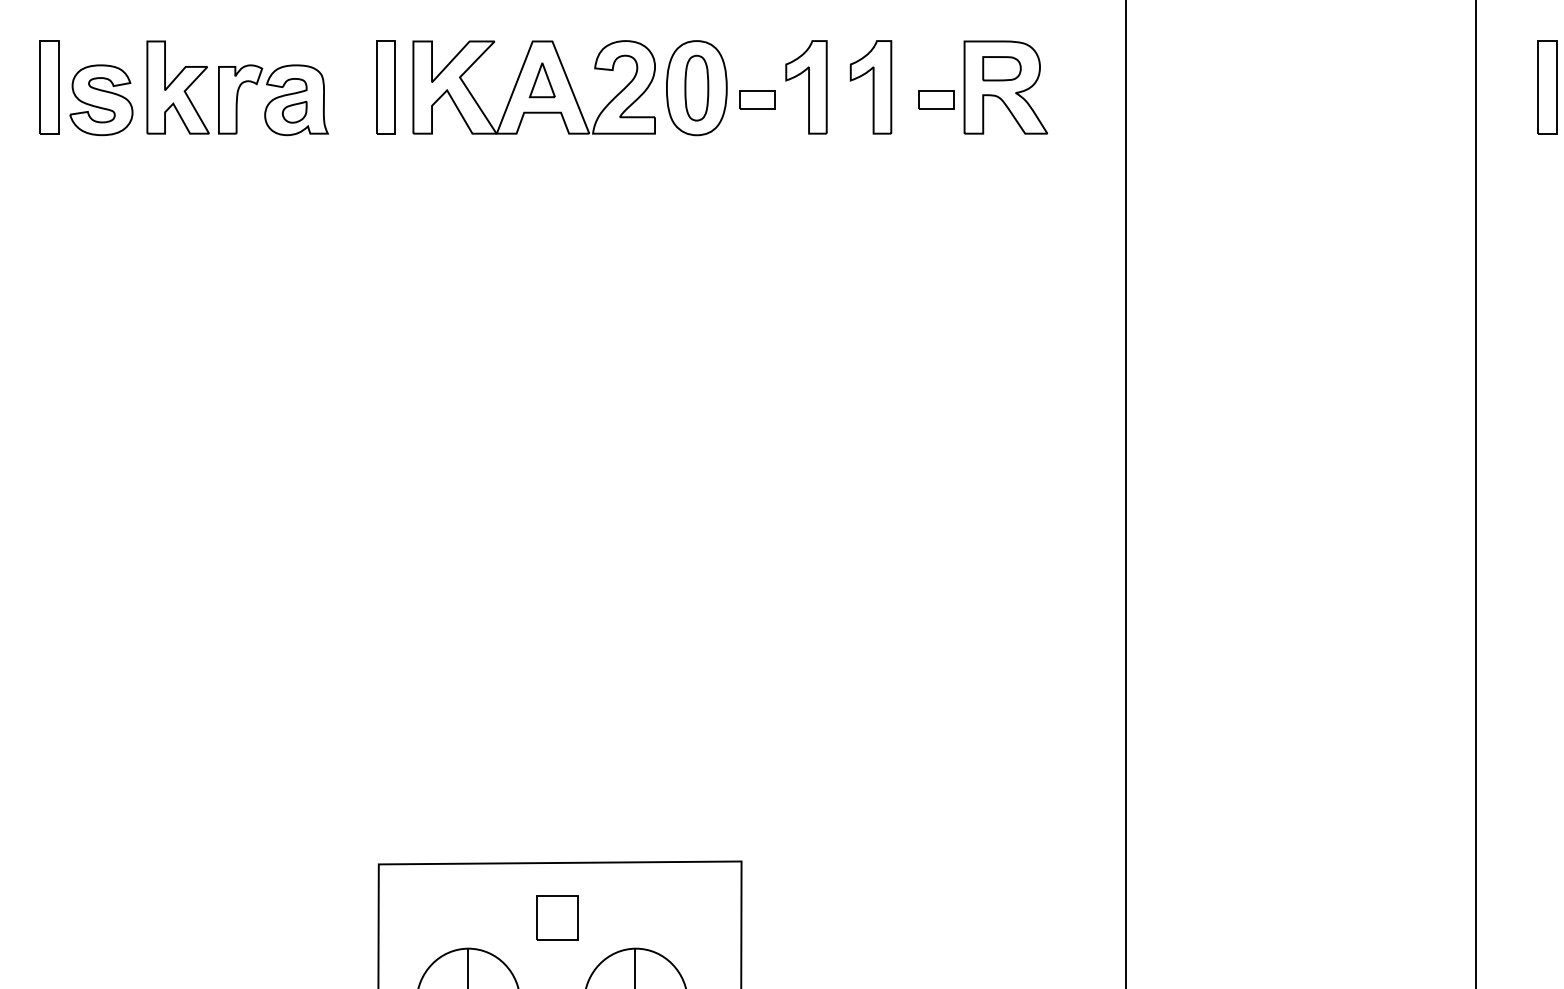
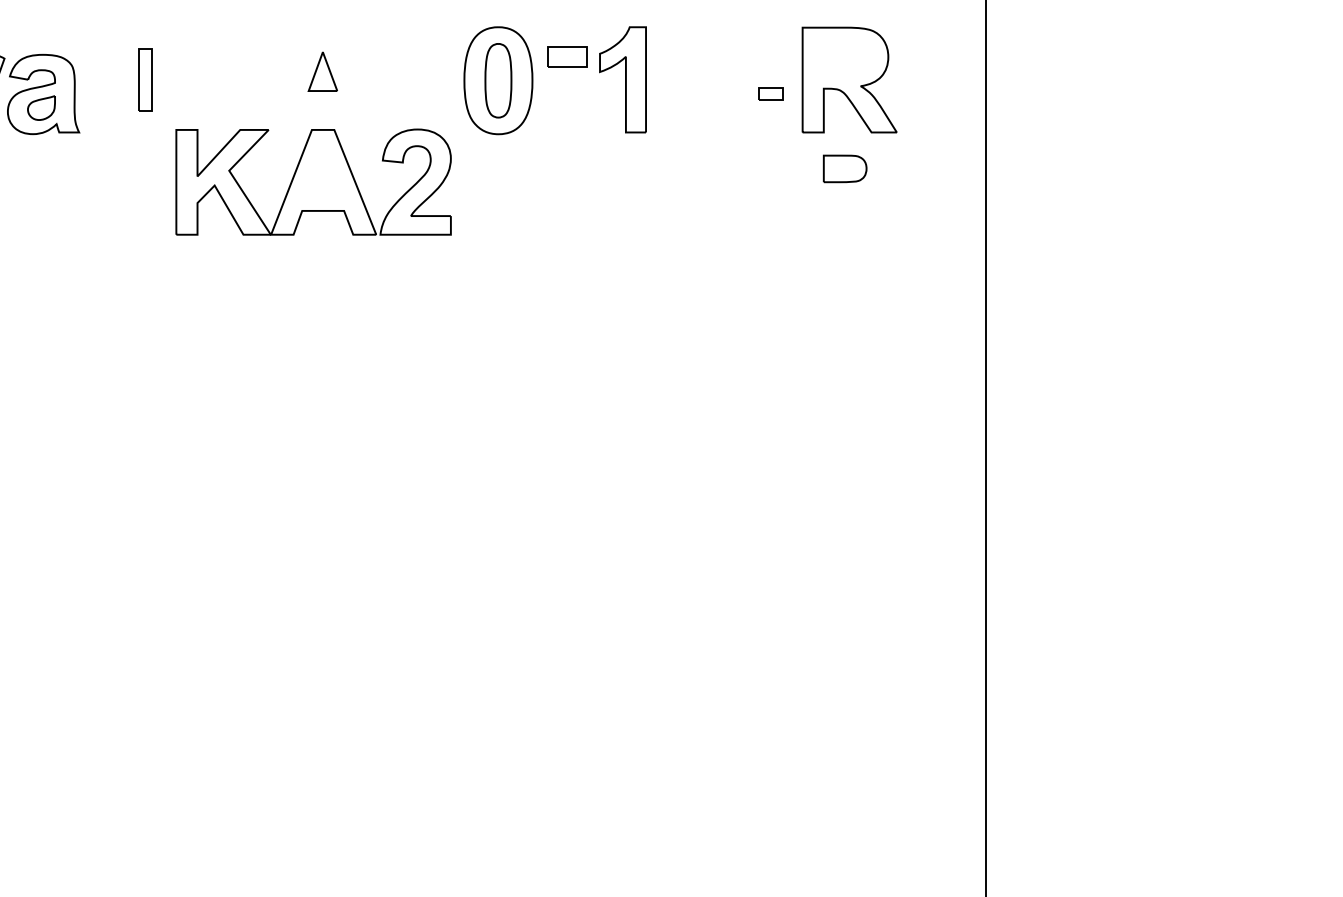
part: (1001, 68) -> (844, 168), moved
part: (385, 87) -> (144, 79), size x0.6
part: (533, 87) -> (312, 182), moved
part: (870, 87) -> (695, 79), removed
part: (757, 99) -> (567, 56), moved
part: (936, 99) -> (770, 93), size x0.6

